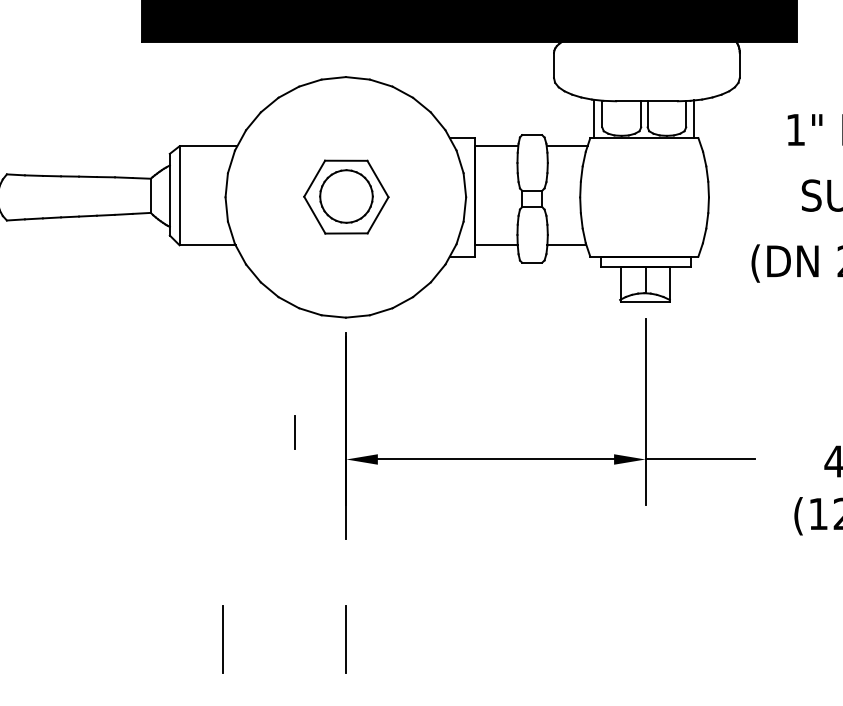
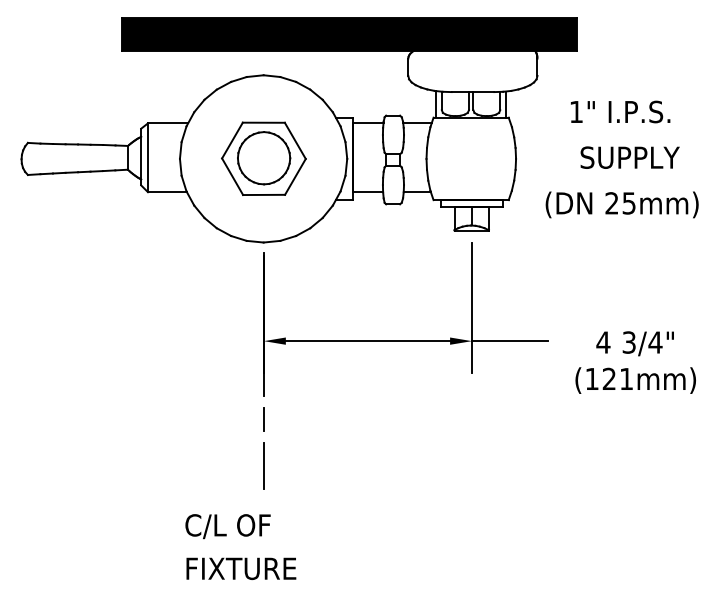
part: (345, 196) -> (263, 158), size x1.43
line: (293, 432) -> (263, 419), moved
line: (222, 638) -> (177, 465), removed

